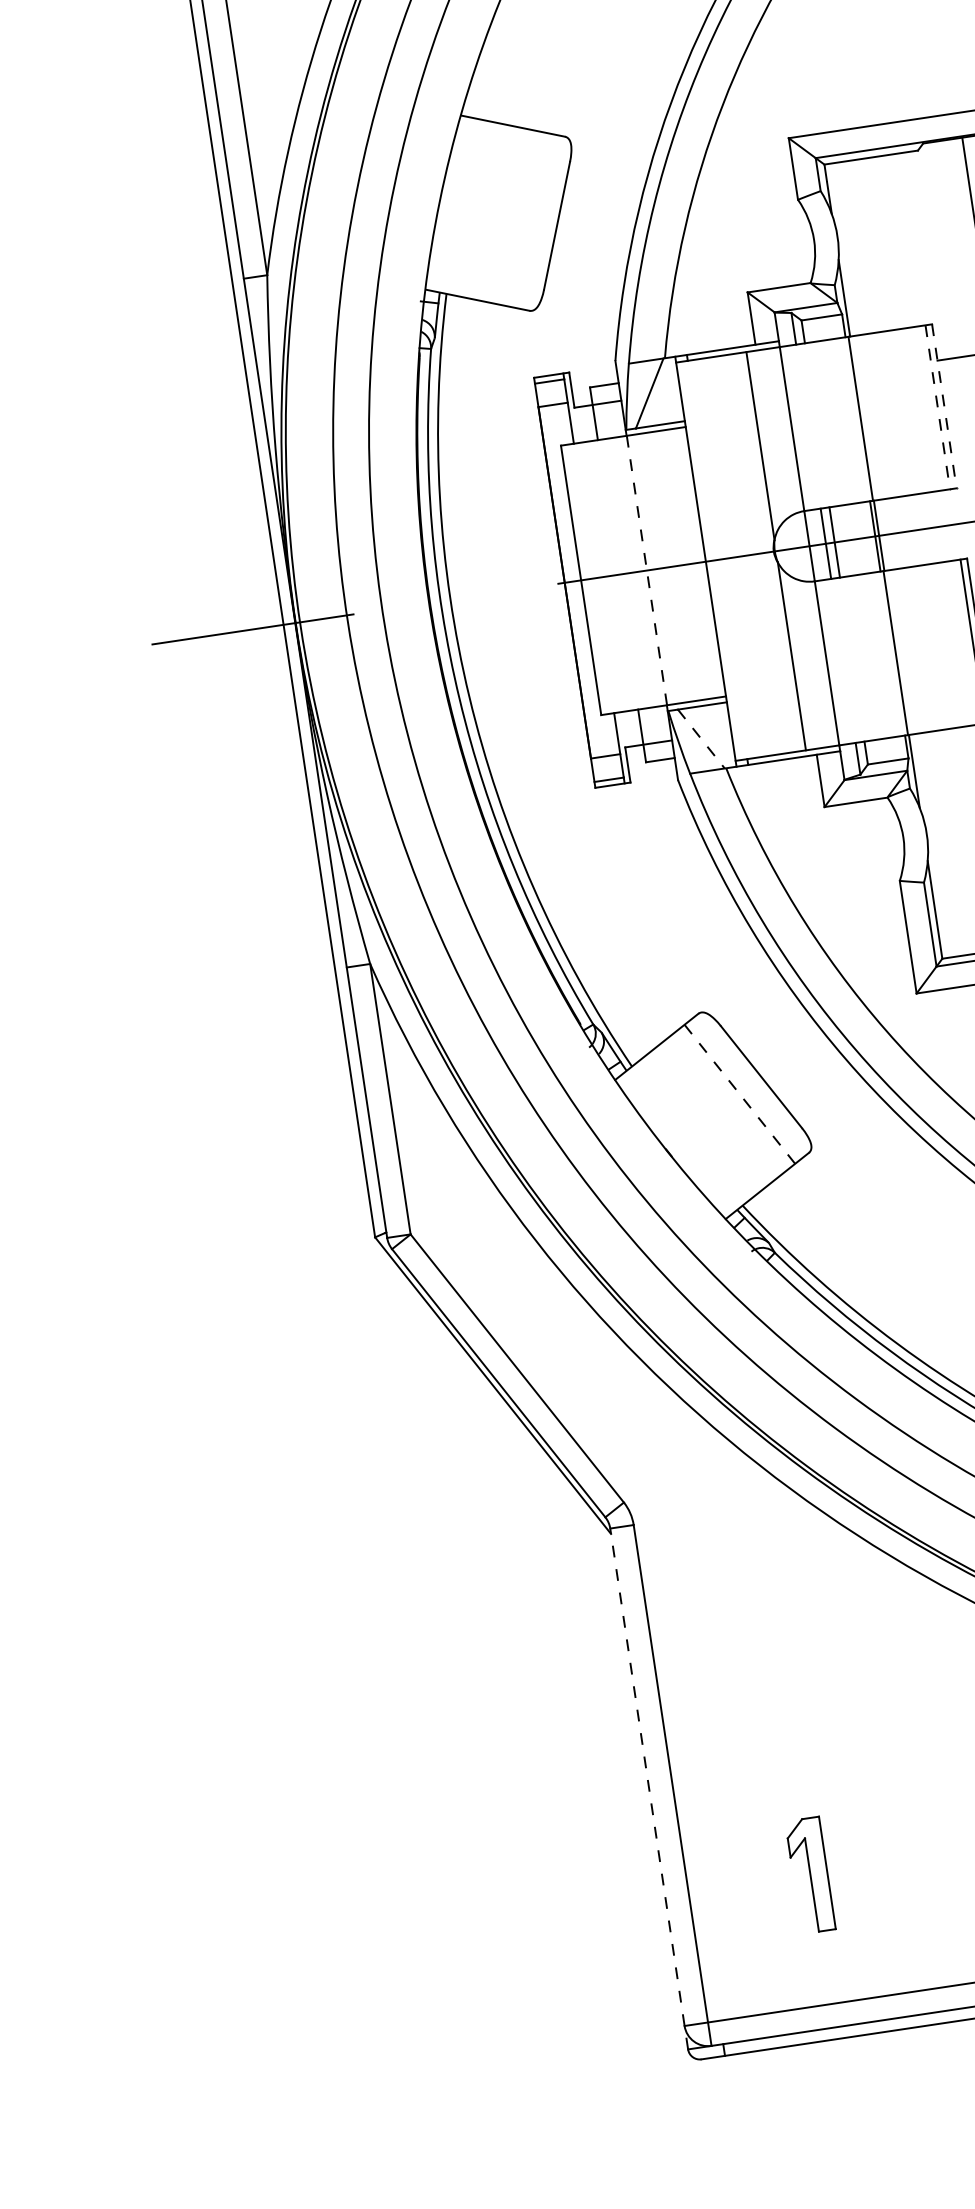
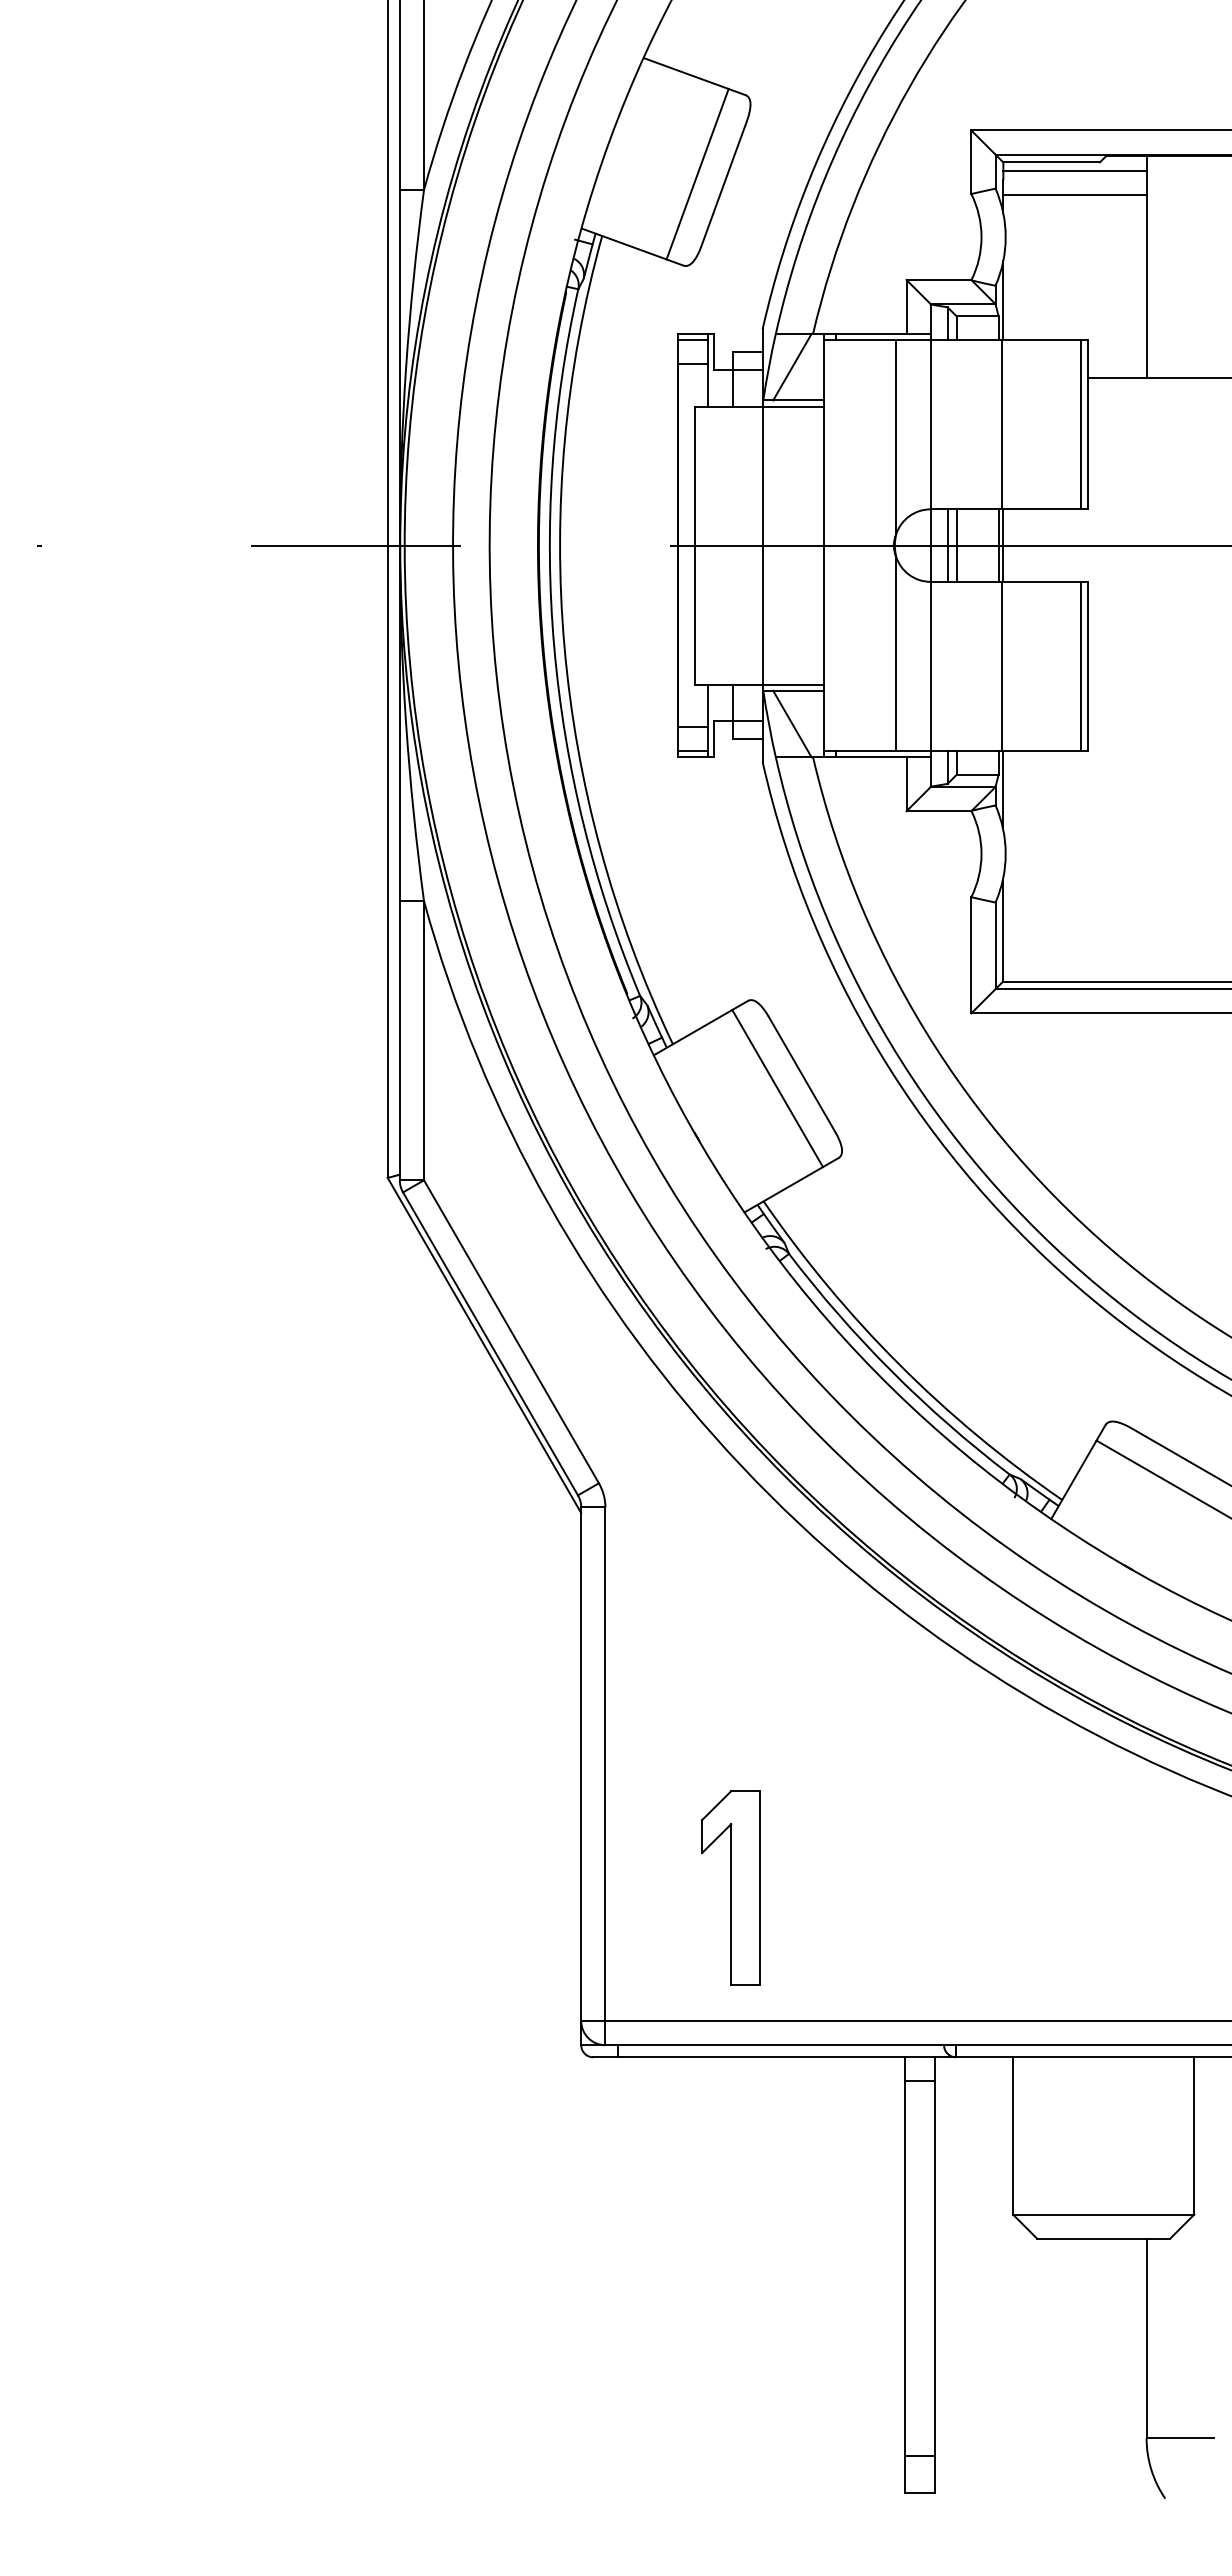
line: (894, 162) -> (1074, 170), added
line: (898, 185) -> (1074, 194), added
line: (529, 219) -> (697, 173), added
line: (943, 406) -> (1087, 424), dashed -> solid
line: (938, 407) -> (1081, 424), dashed -> solid
line: (646, 571) -> (762, 546), dashed -> solid
line: (701, 739) -> (792, 724), dashed -> solid
line: (739, 1094) -> (777, 1088), dashed -> solid
line: (649, 1789) -> (581, 1776), dashed -> solid
part: (809, 1875) -> (730, 1887), size x1.67

